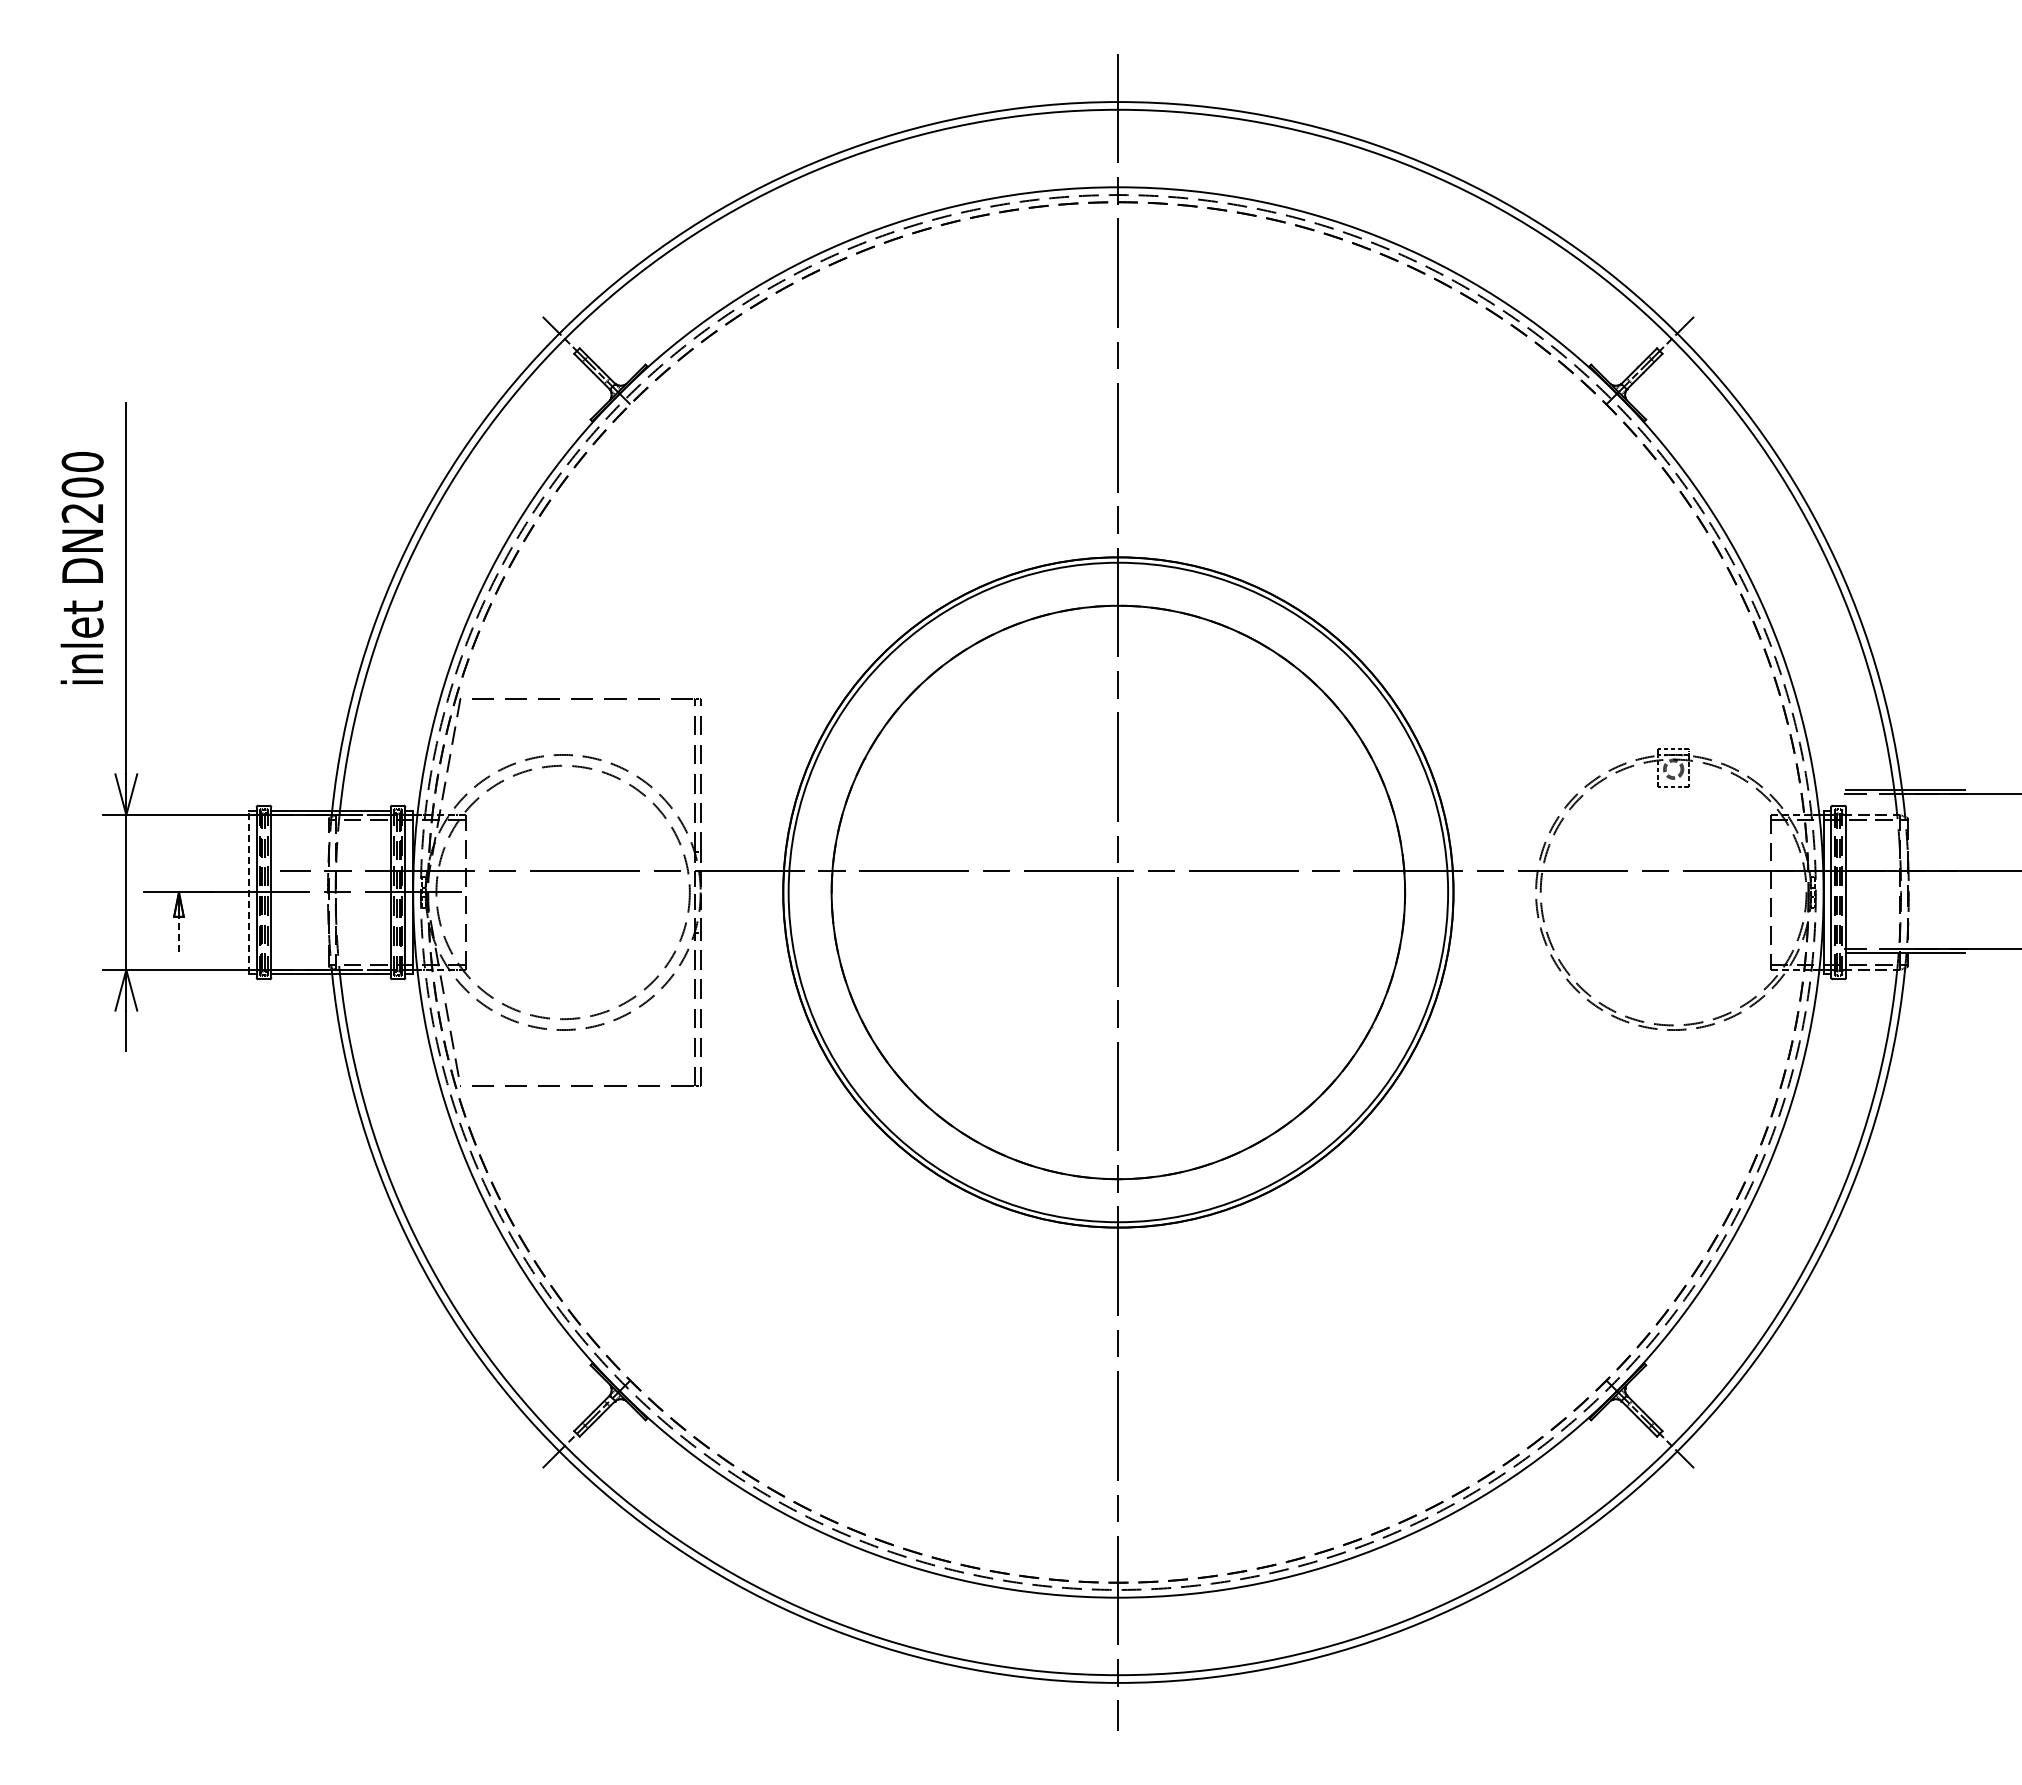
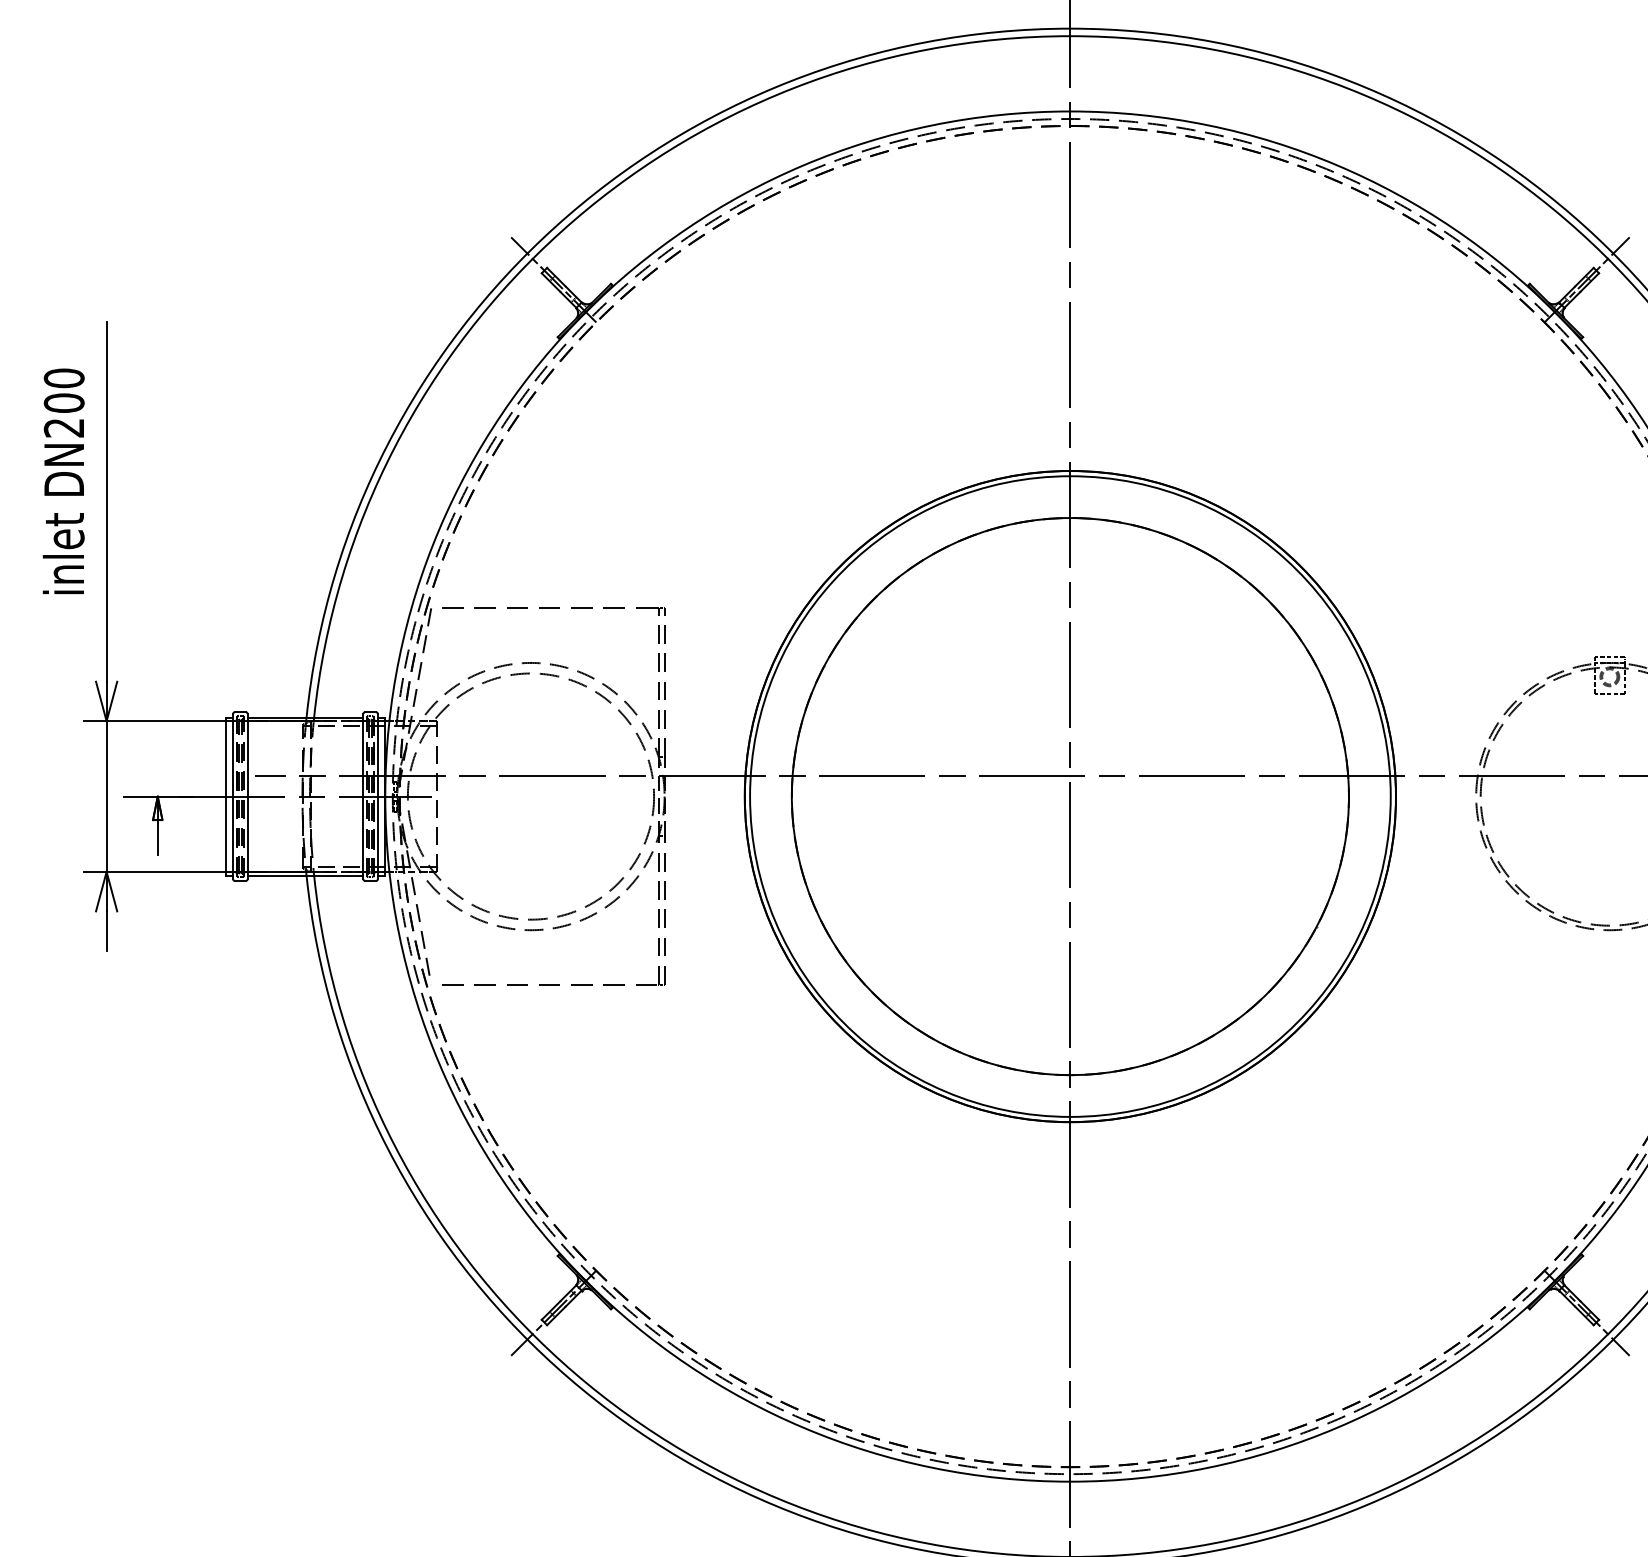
line: (248, 892) -> (225, 796), dashed -> solid
line: (178, 934) -> (157, 837), dashed -> solid

